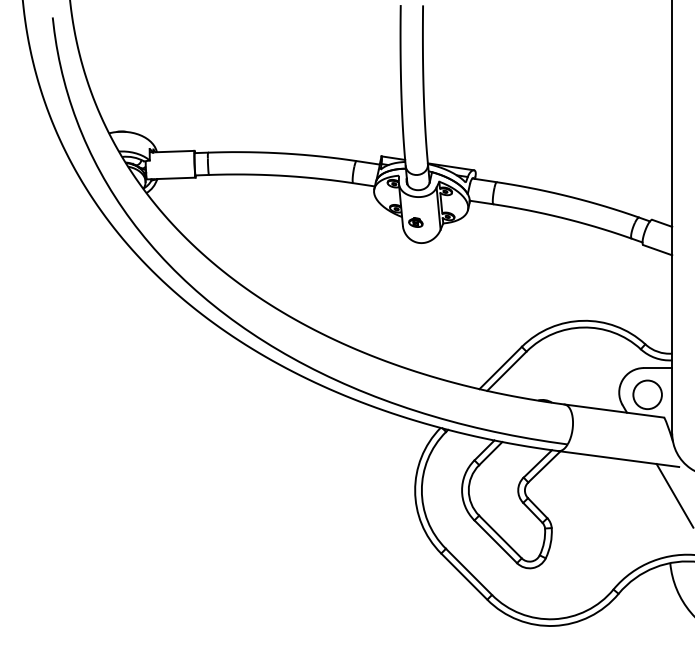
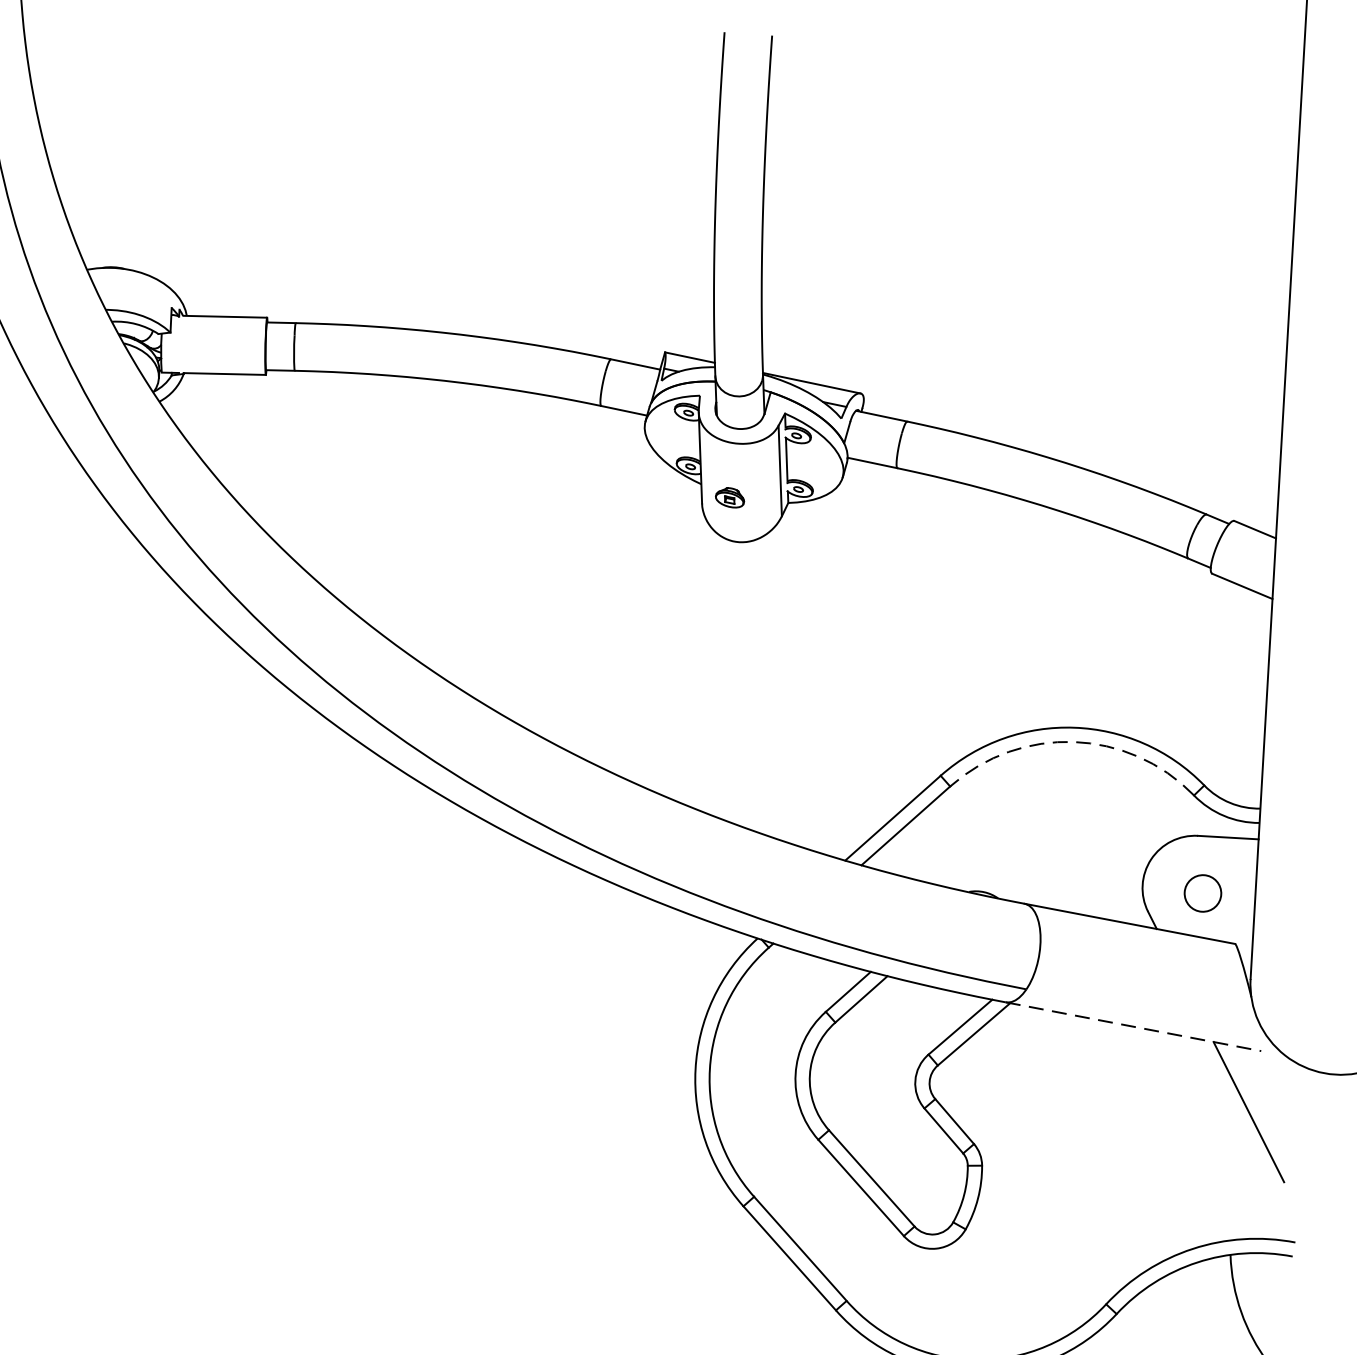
arc: (583, 327) -> (1074, 741), solid -> dashed
circle: (647, 394) -> (1202, 892), size x0.6
line: (618, 459) -> (1132, 1027), solid -> dashed

